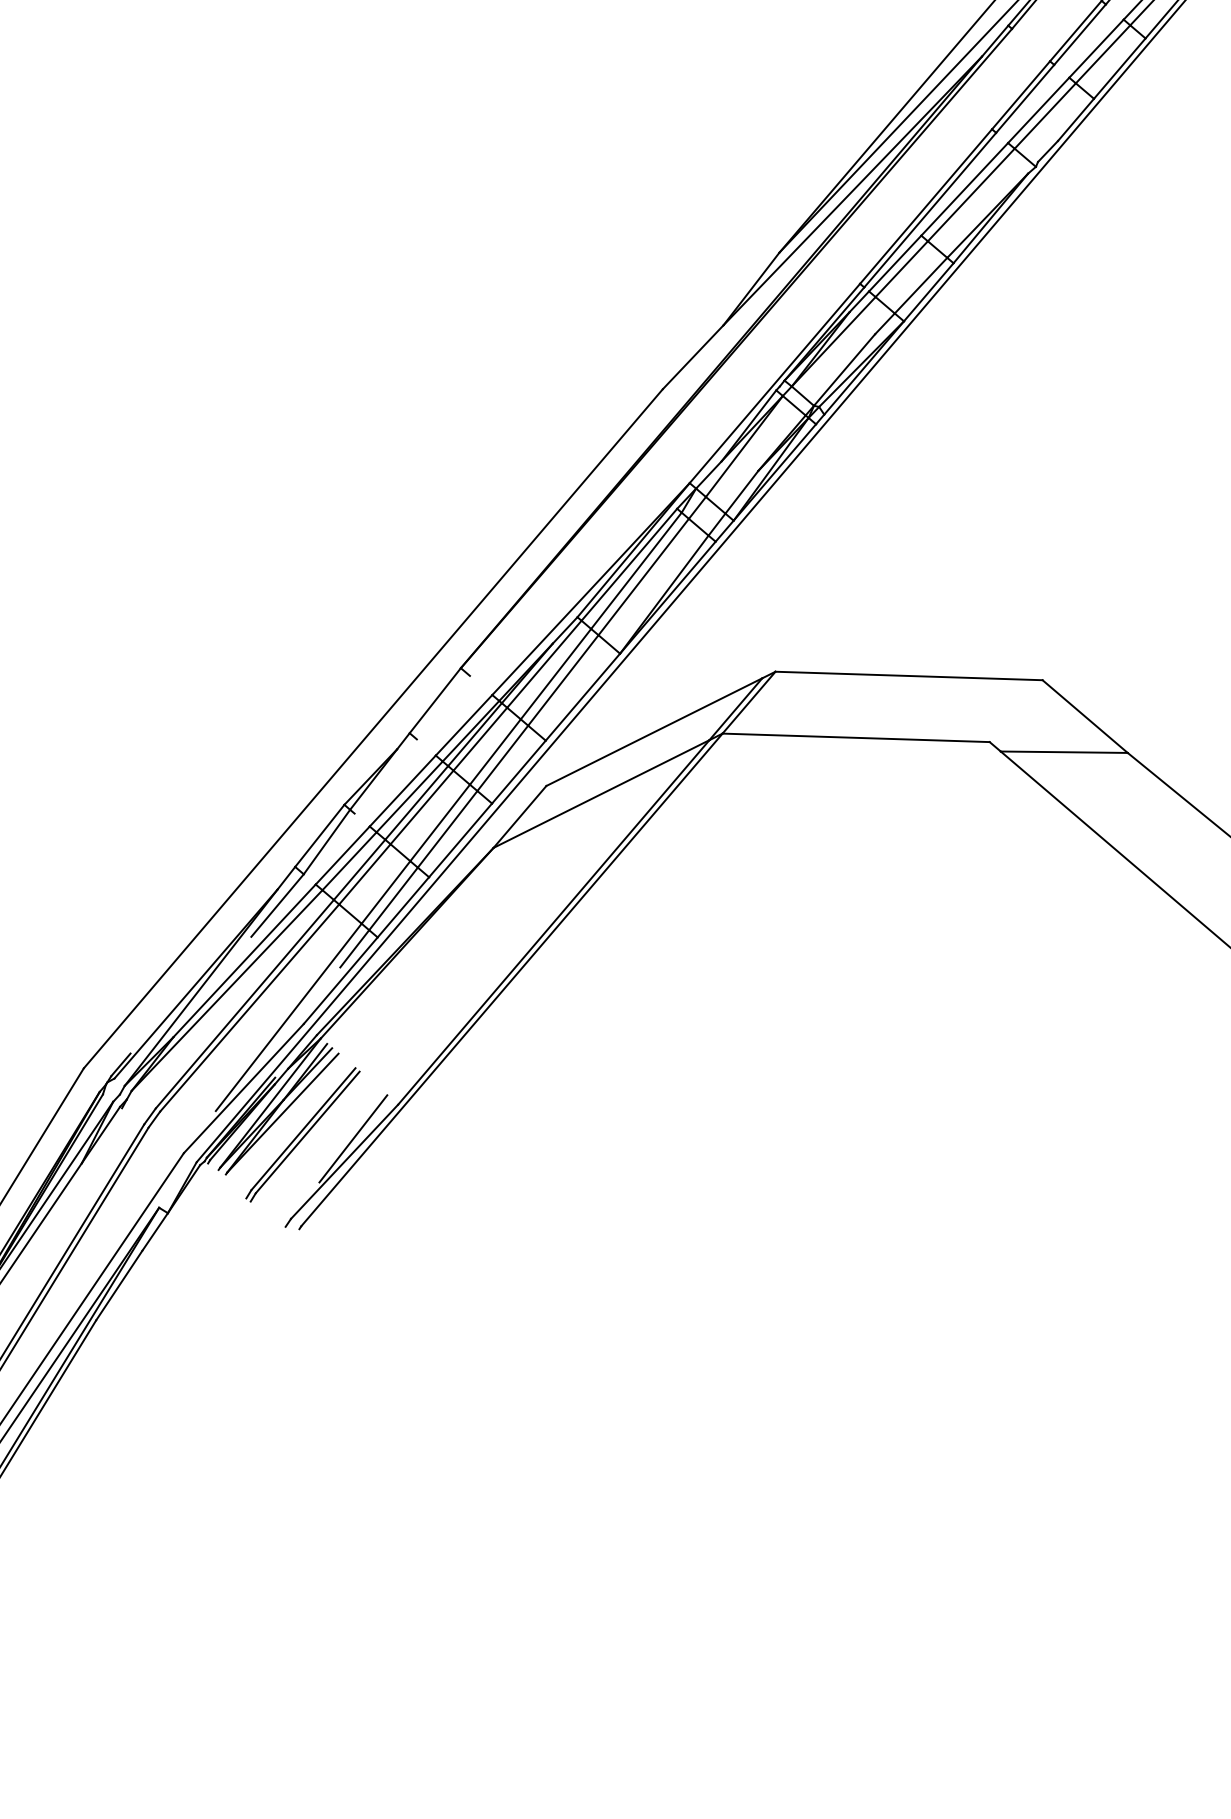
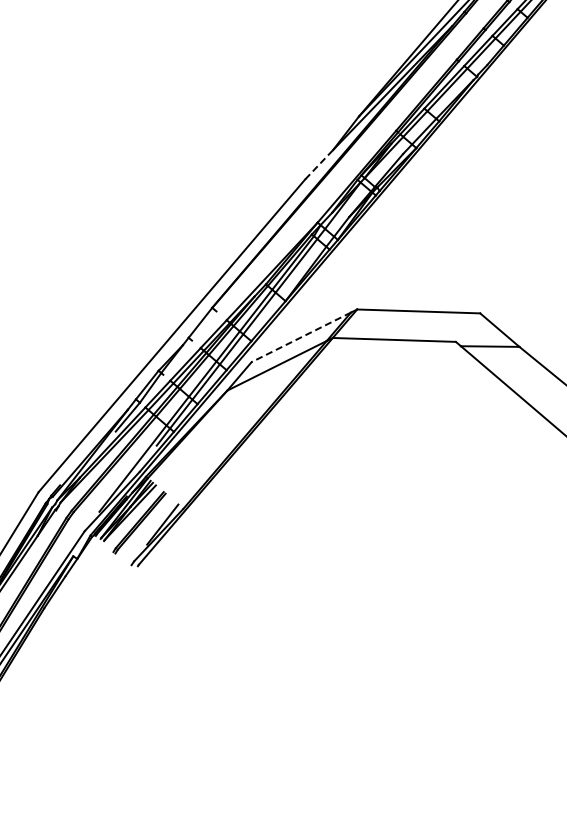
line: (693, 356) -> (319, 164), solid -> dashed
line: (654, 732) -> (301, 337), solid -> dashed

